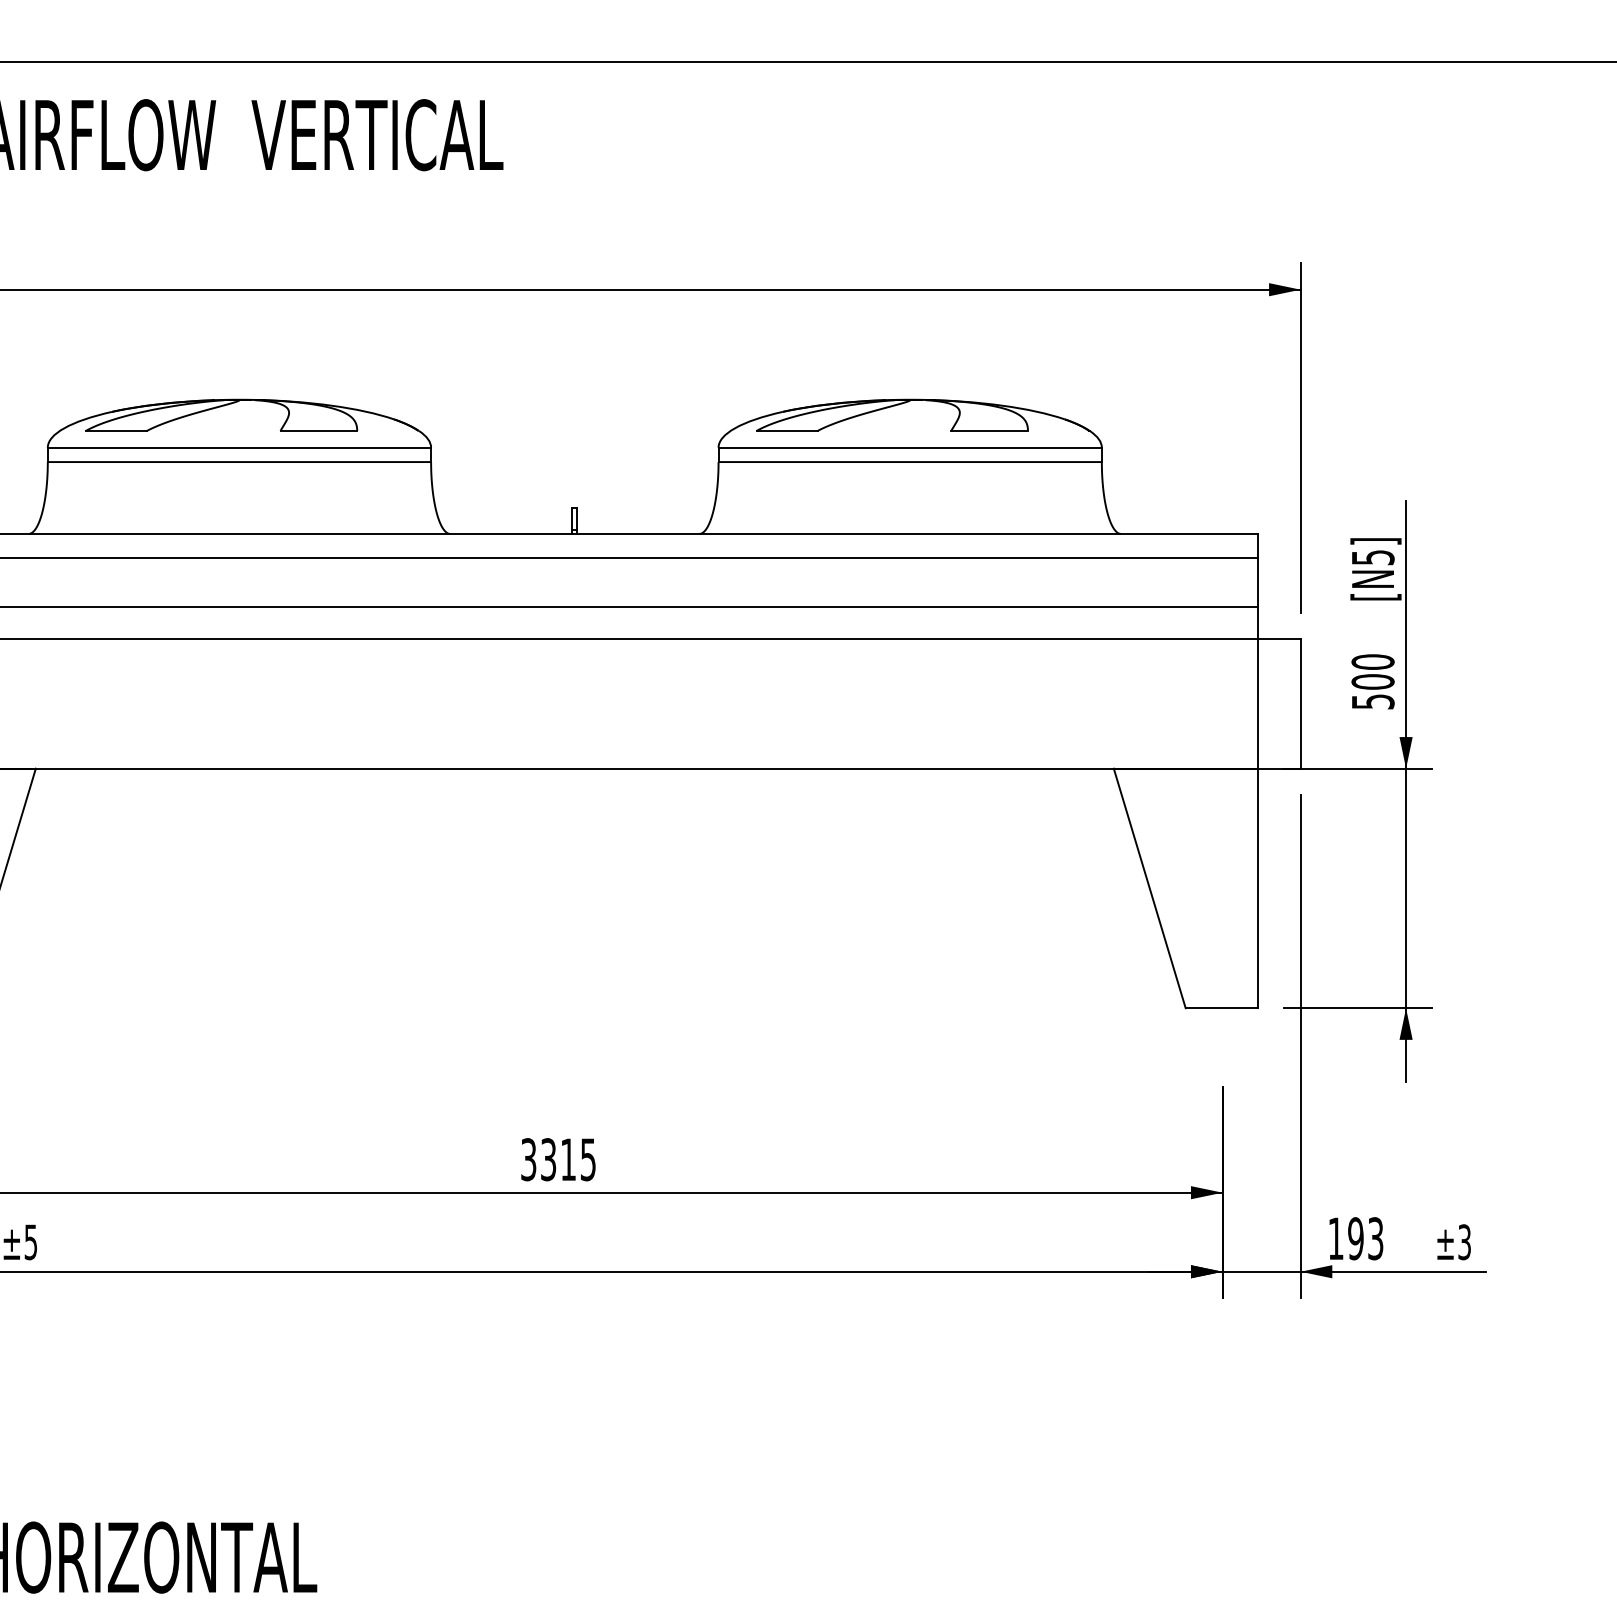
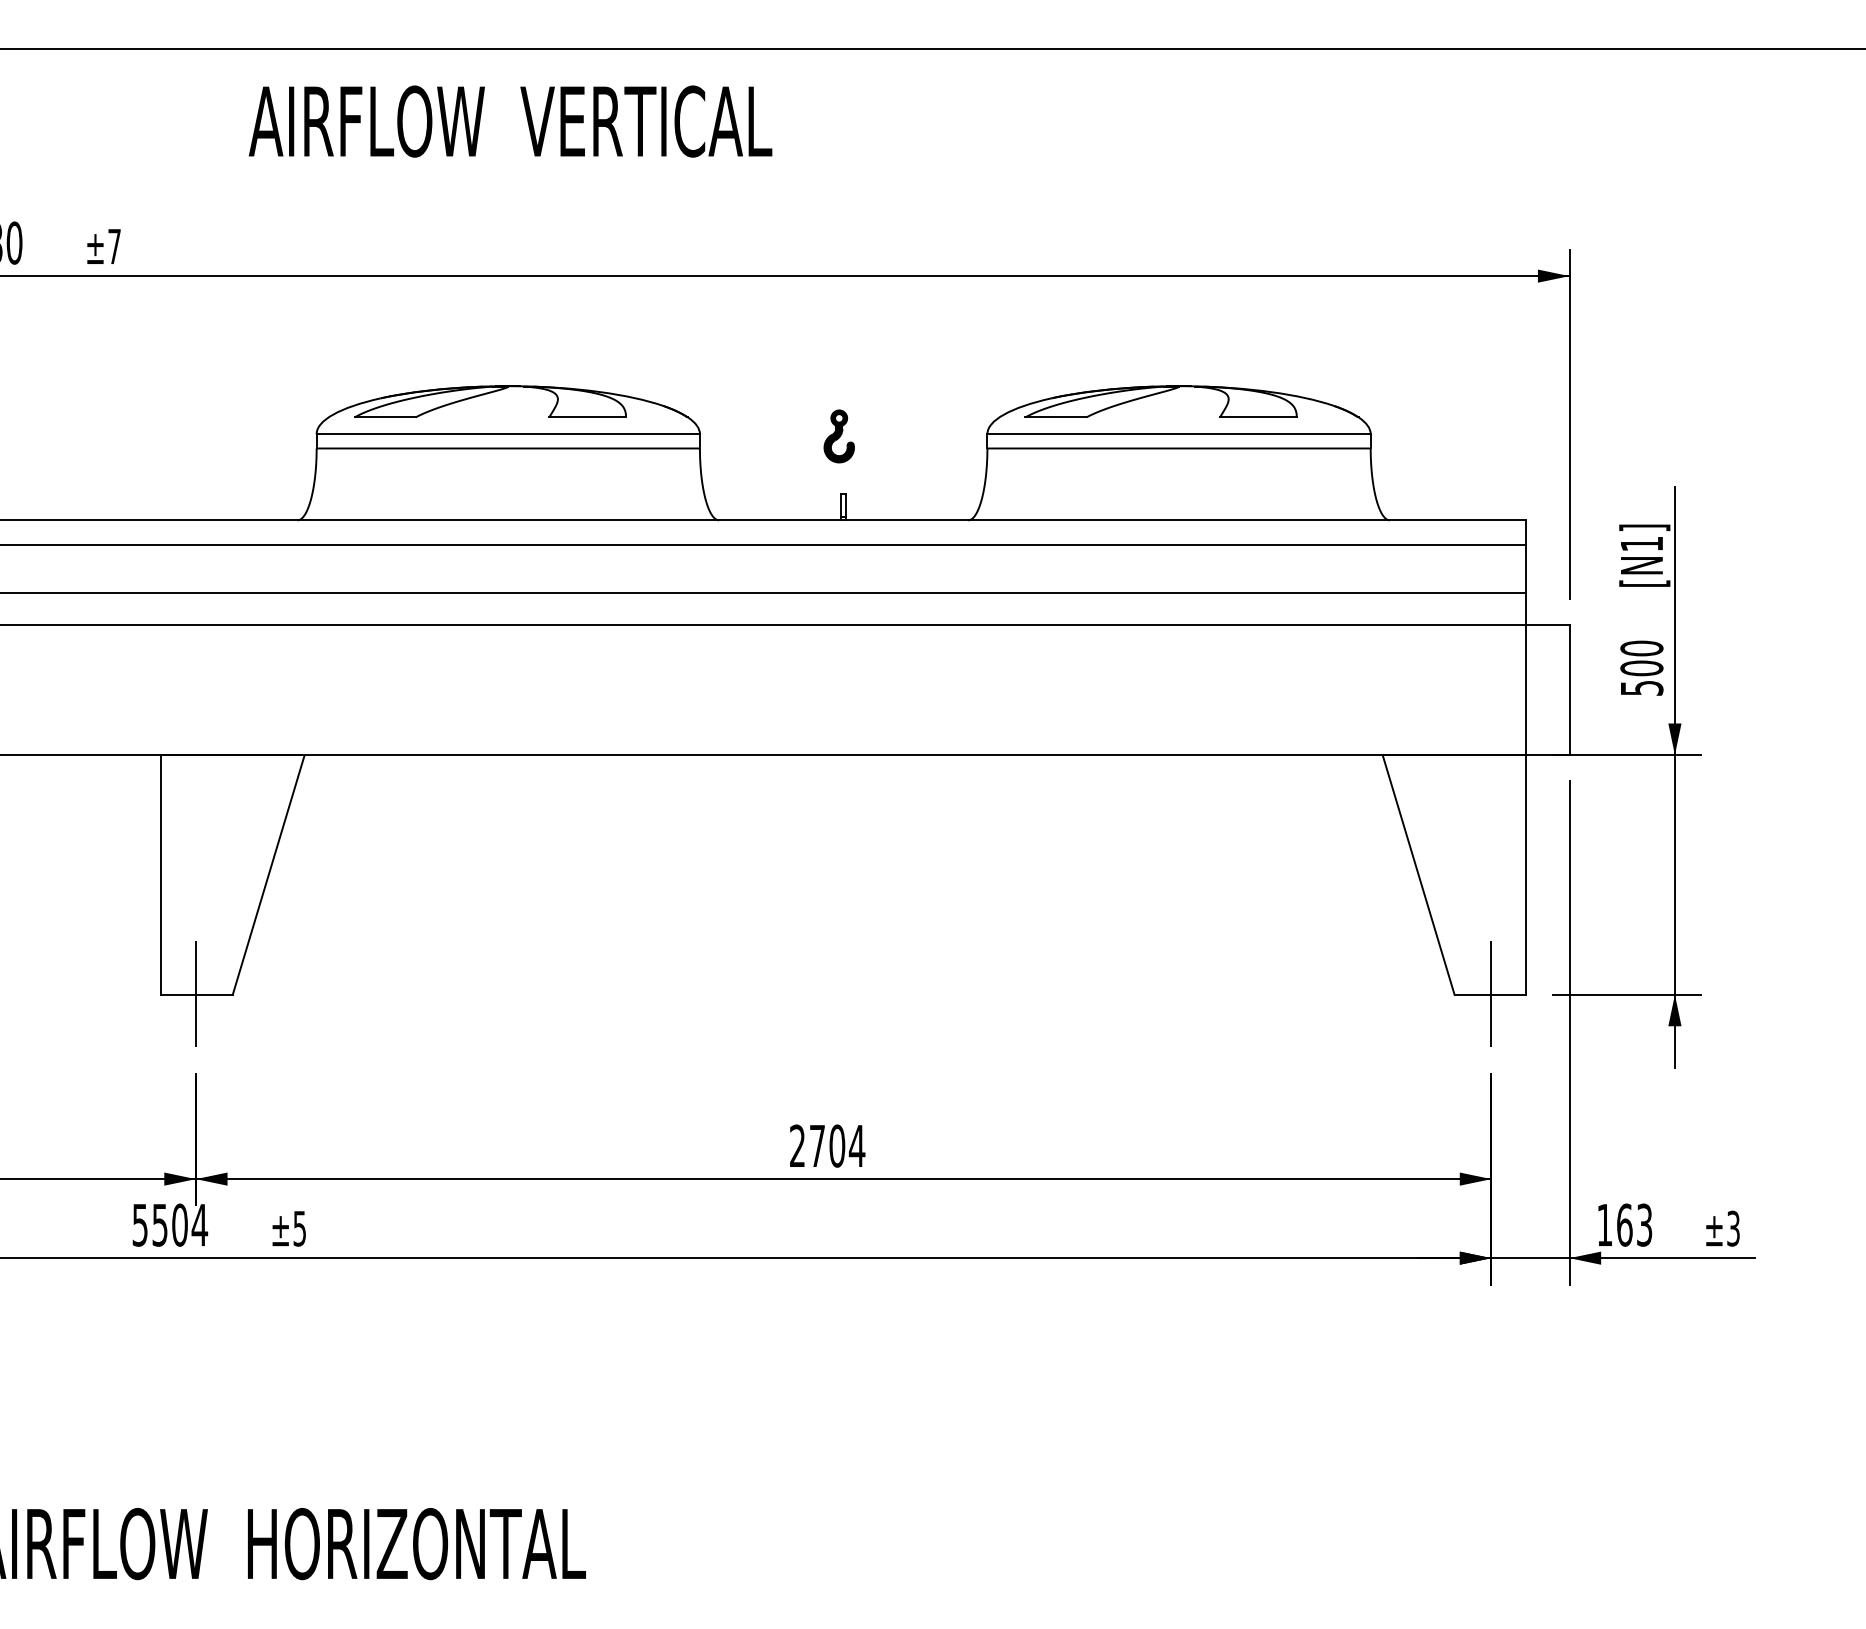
part: (569, 450) -> (838, 436), added
text: (1373, 557) -> (1642, 543), [N5] -> [N1]
line: (1222, 1008) -> (1491, 994), added
text: (558, 1159) -> (827, 1145), 3315 -> 2704
text: (1355, 1238) -> (1624, 1224), 193 -> 163

